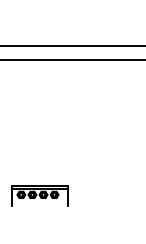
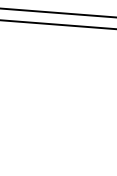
part: (39, 195) -> (34, 138), removed

